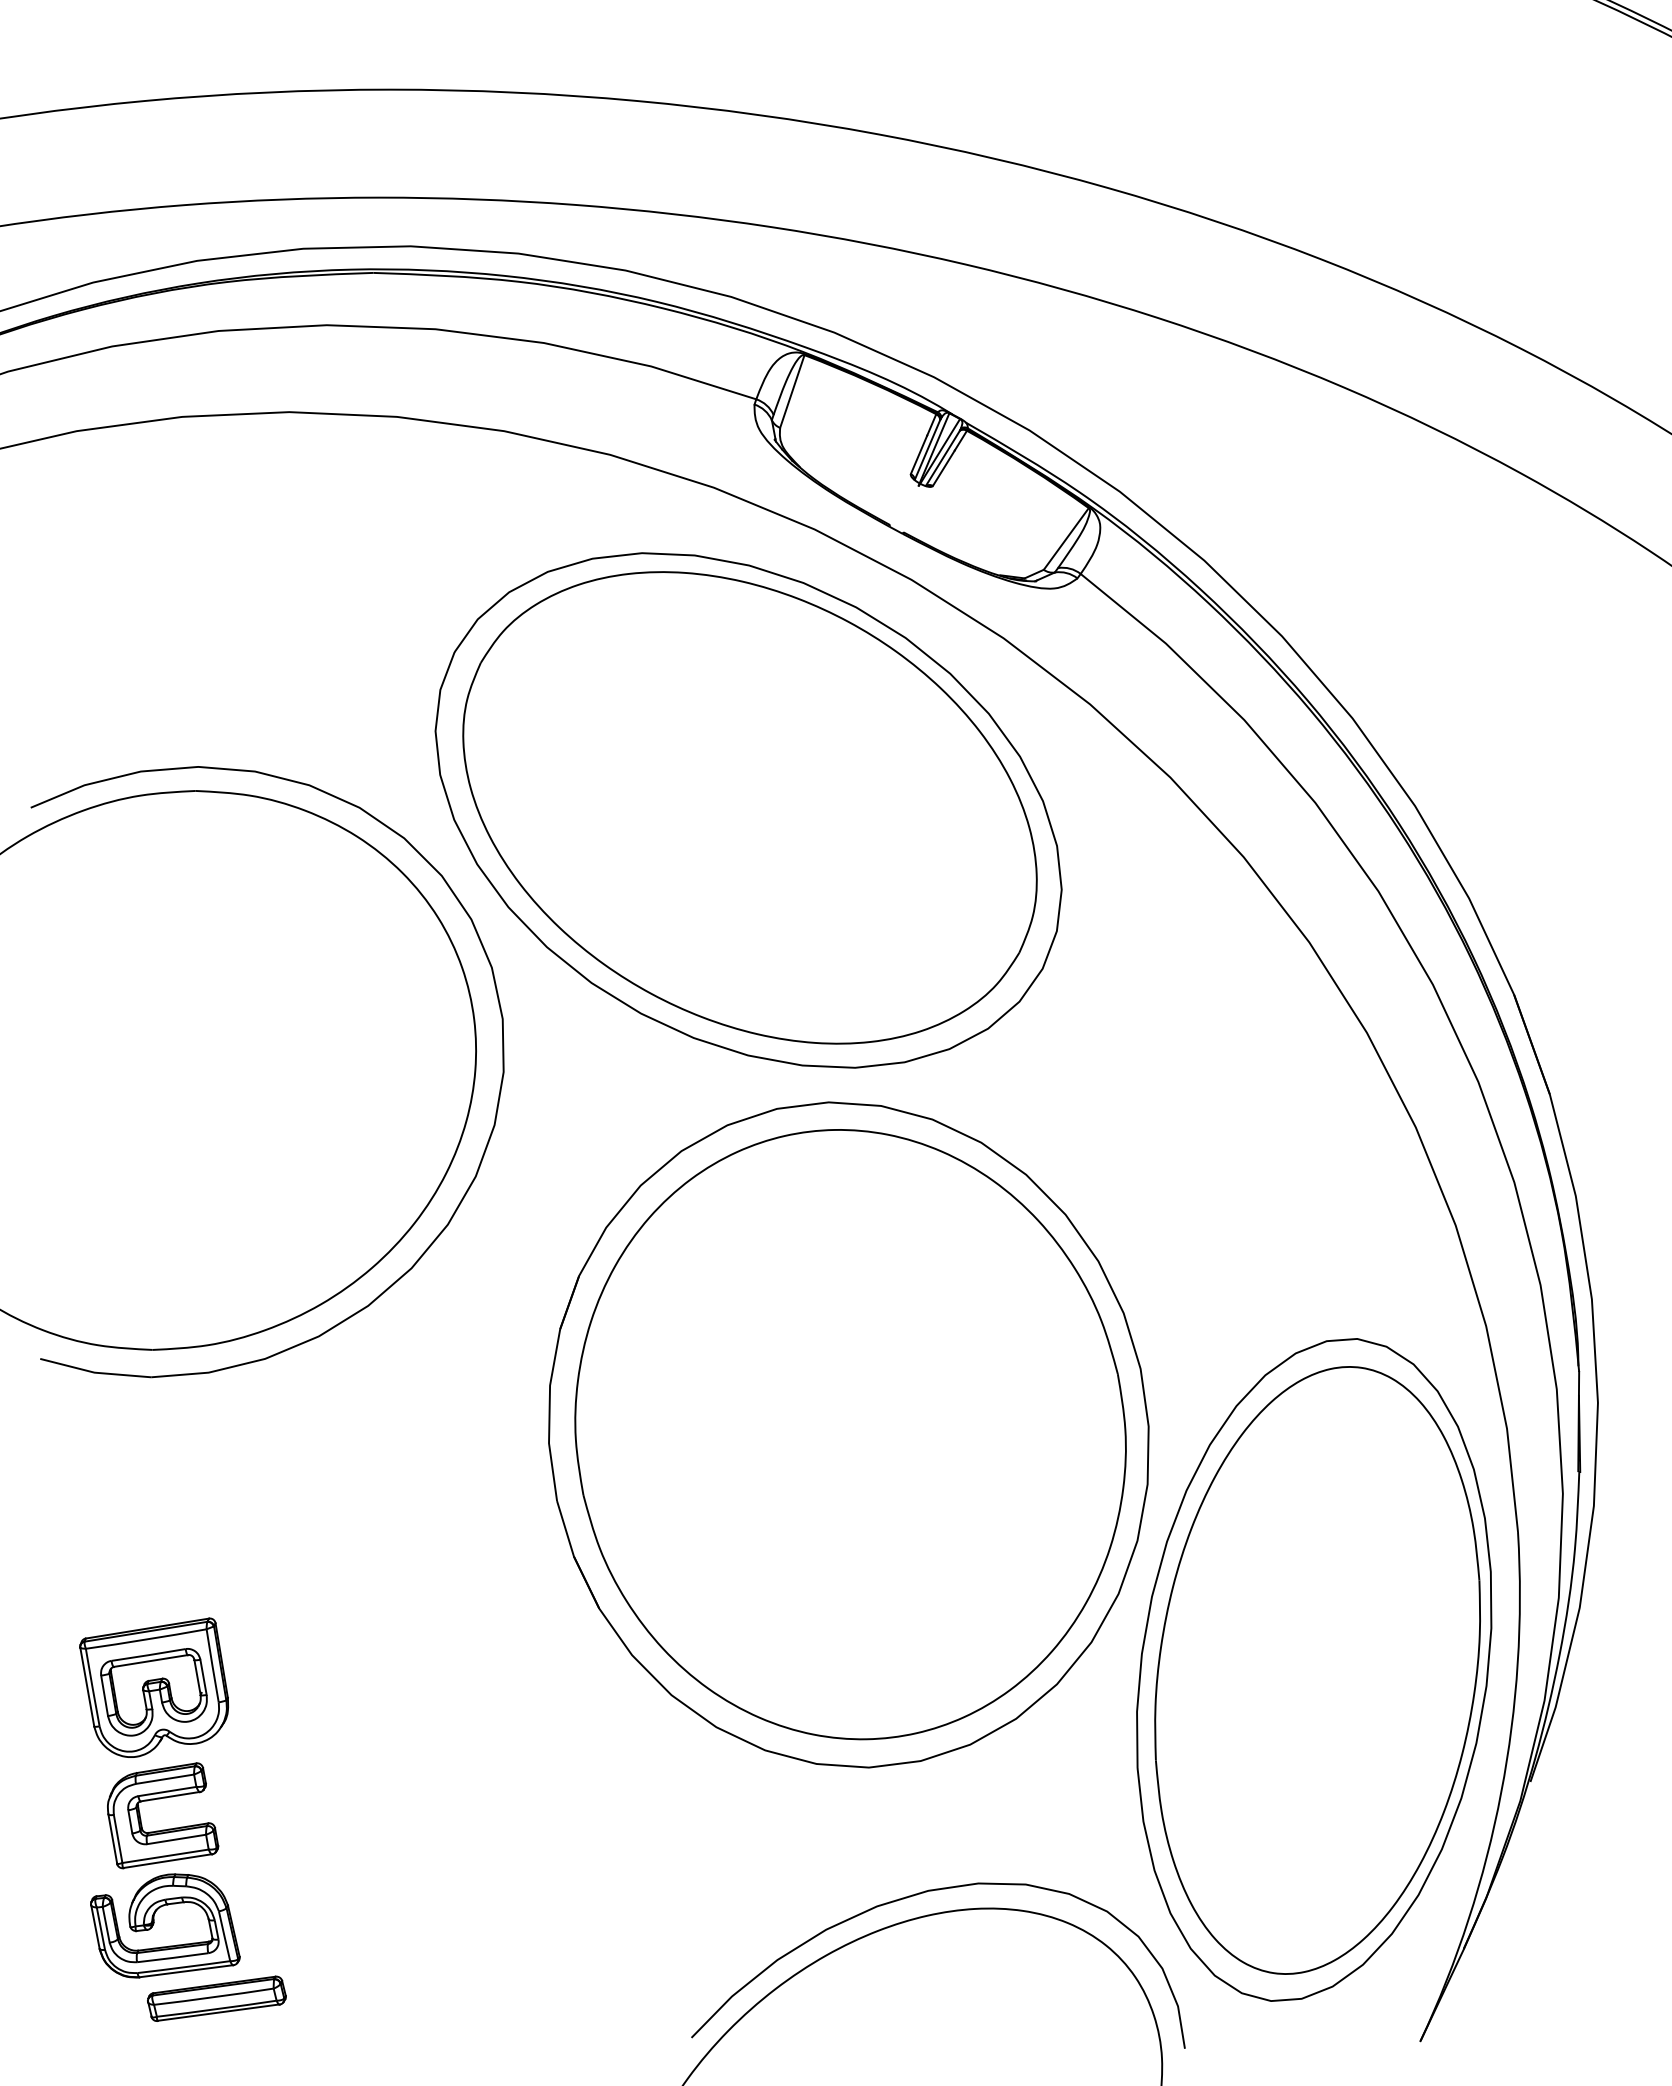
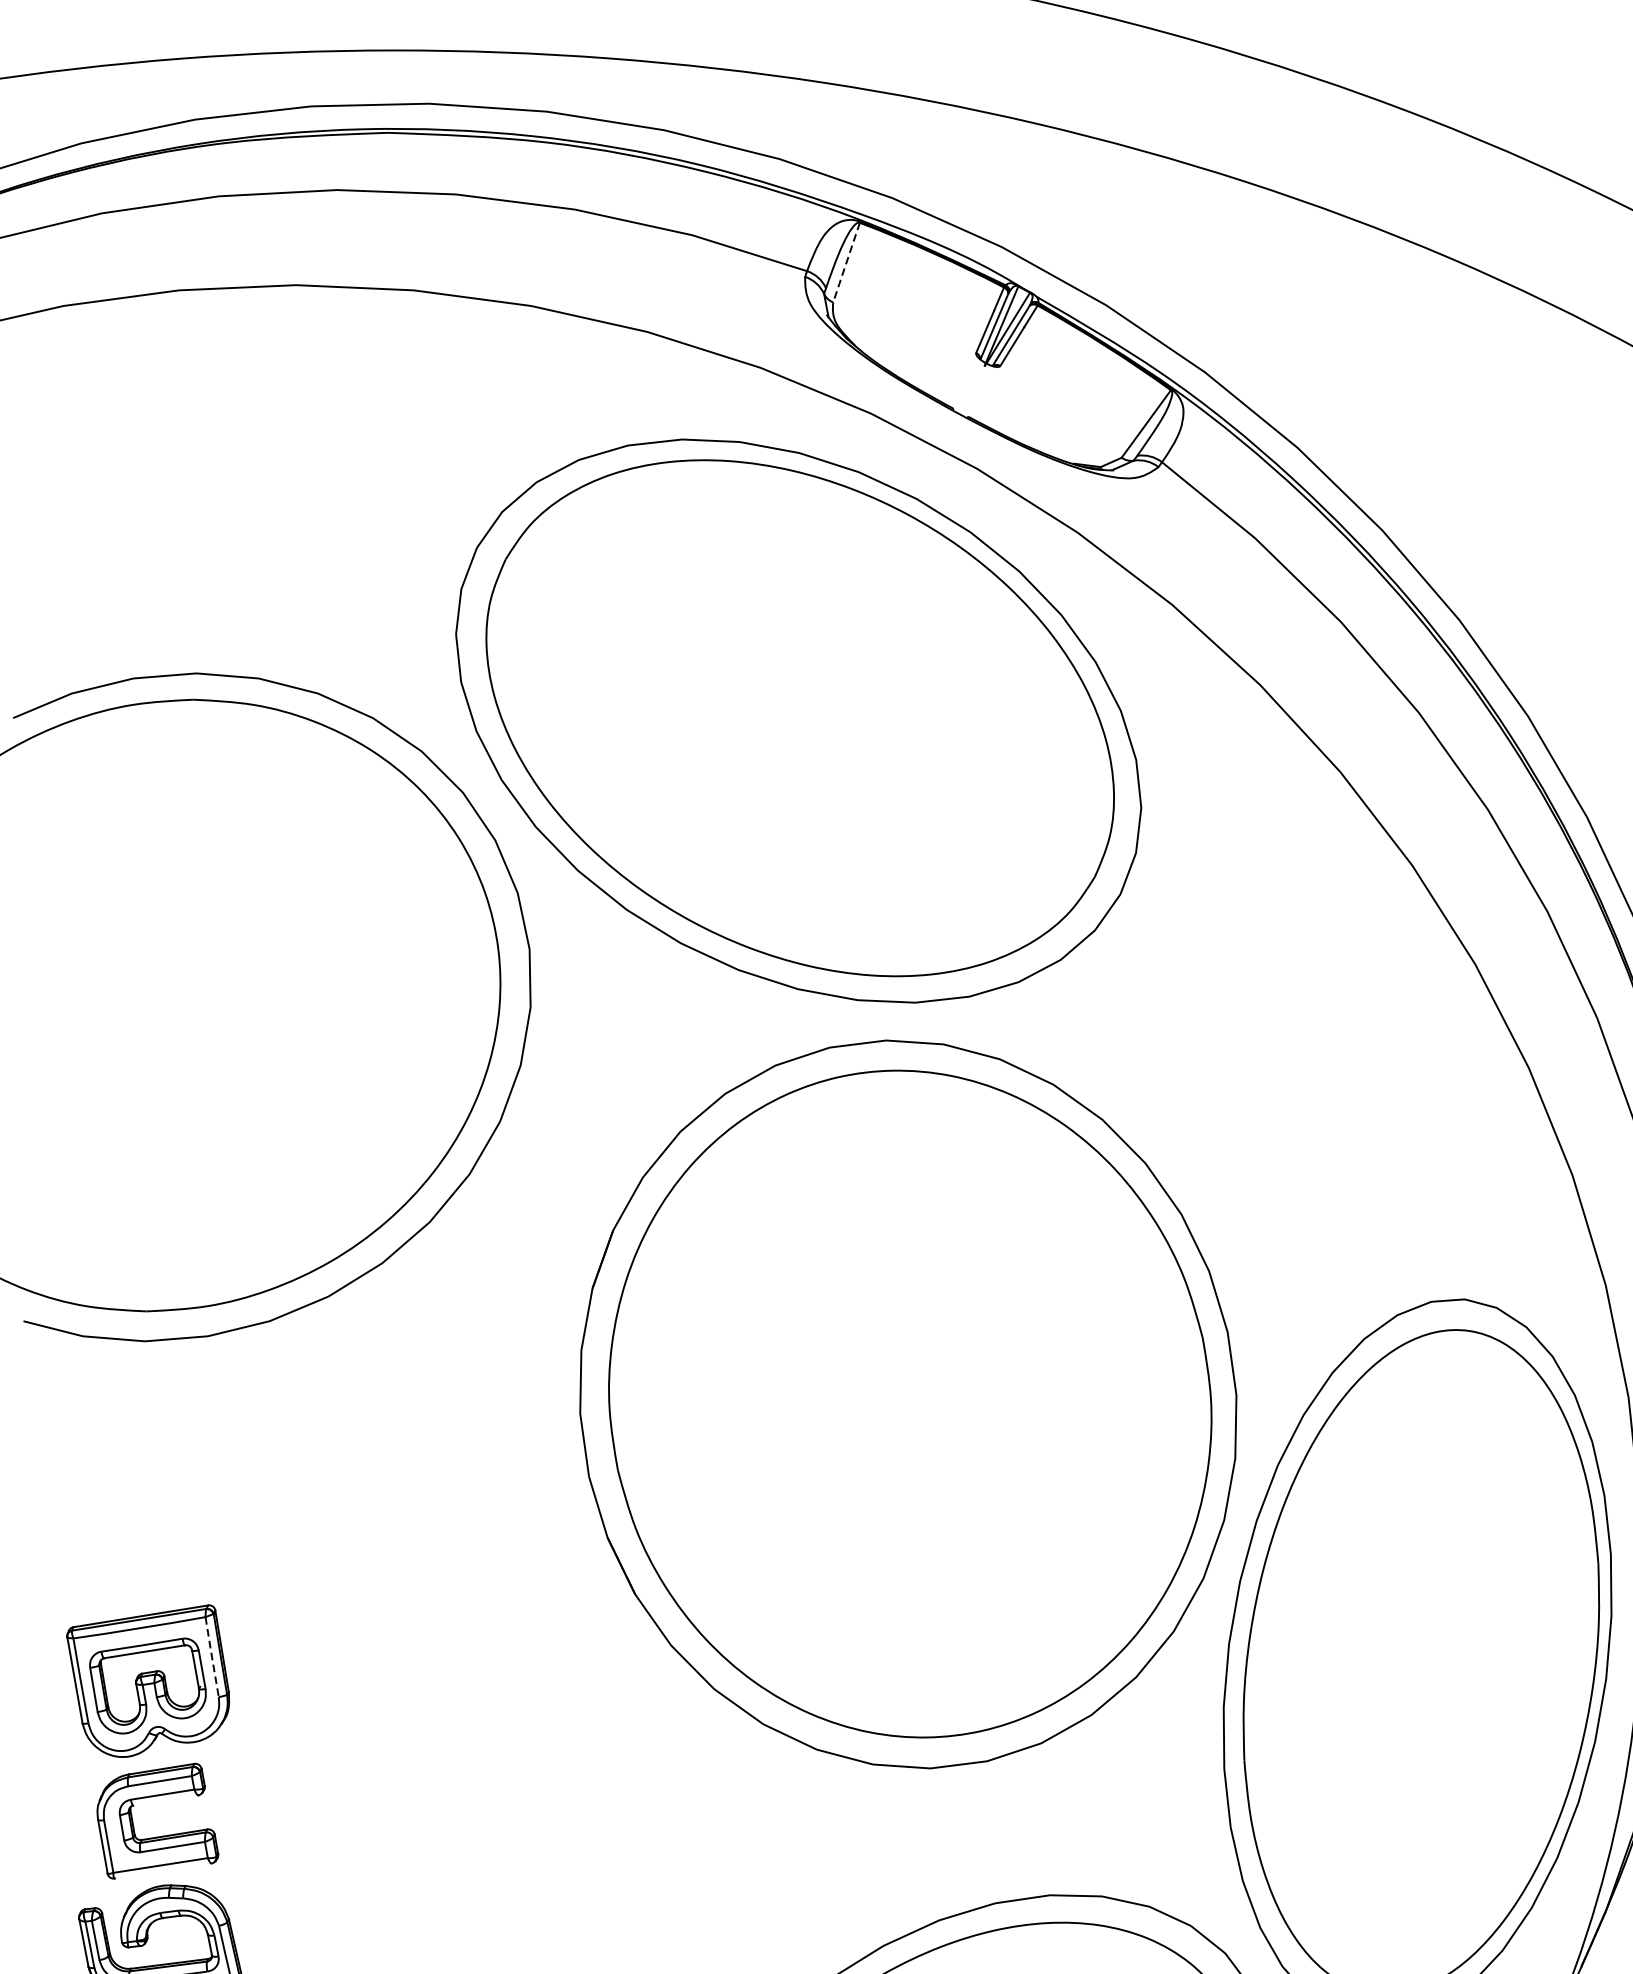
line: (792, 391) -> (846, 262), solid -> dashed
arc: (212, 1665) -> (211, 1656), solid -> dashed
line: (170, 1796) -> (166, 1800), removed
line: (167, 1860) -> (162, 1870), removed

